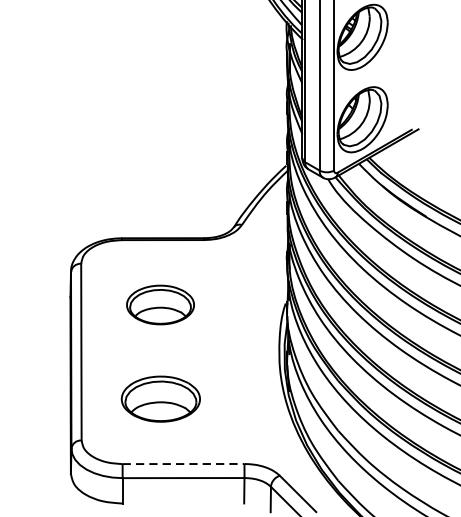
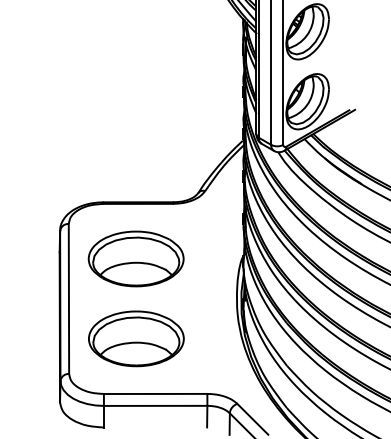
part: (159, 304) -> (135, 258), size x1.67
part: (160, 398) -> (136, 338), size x1.43
line: (183, 463) -> (155, 393), dashed -> solid

